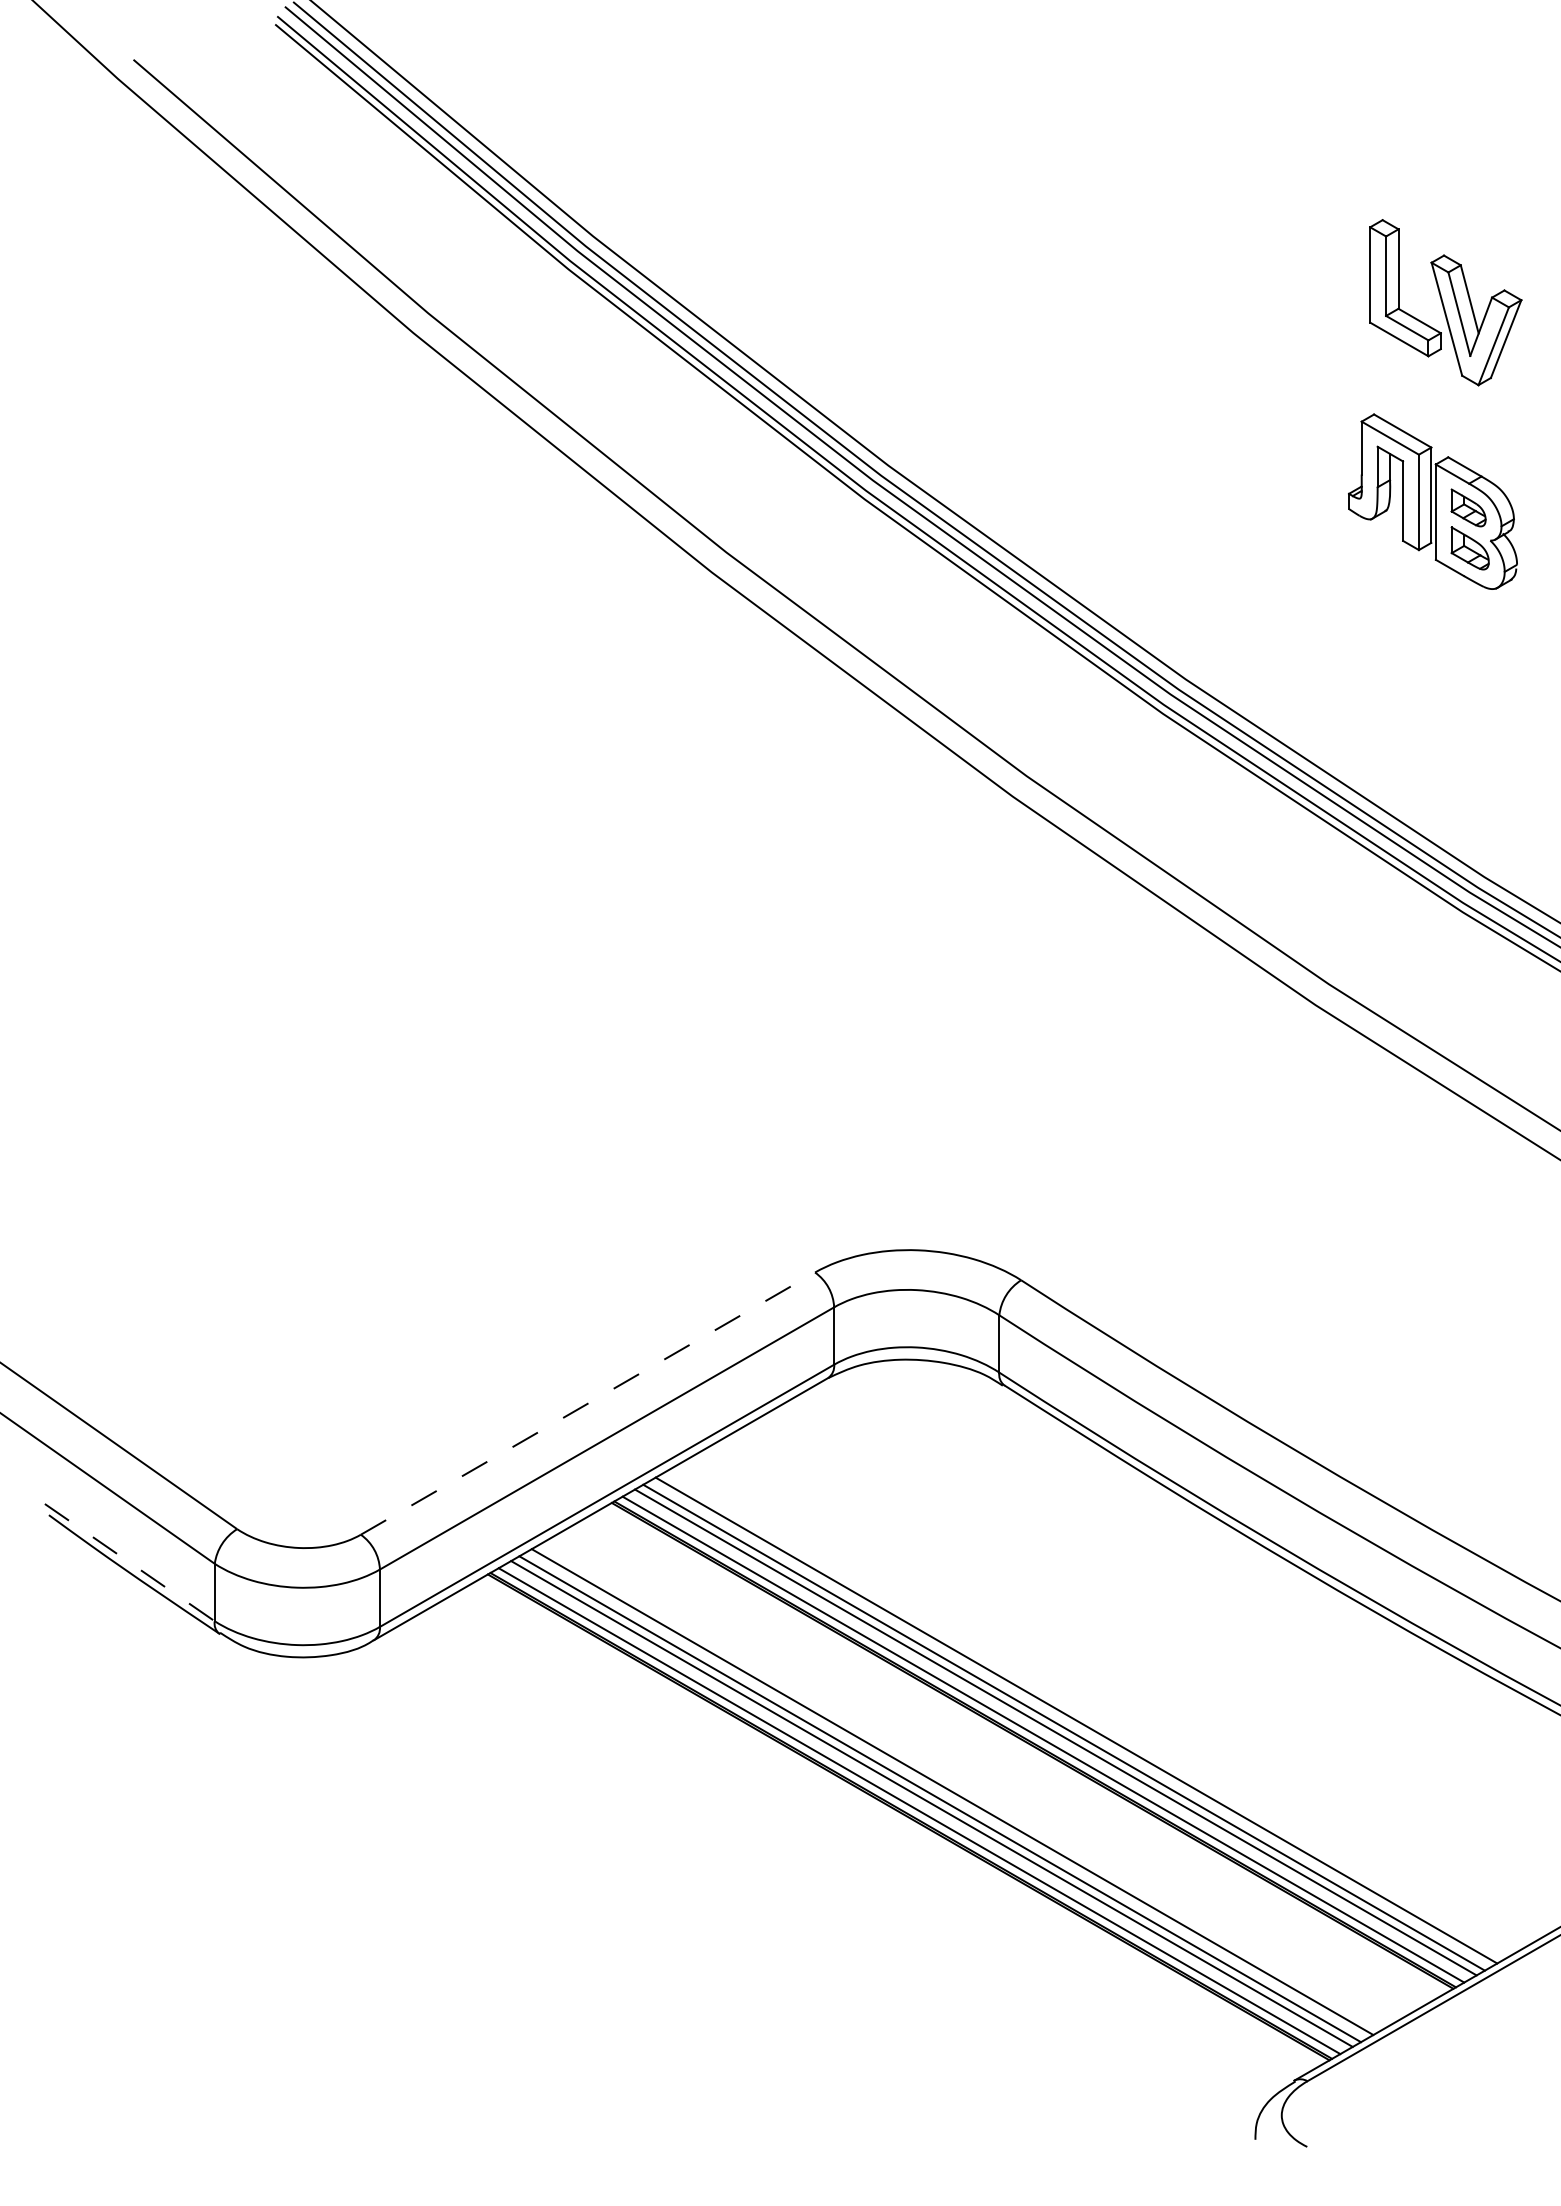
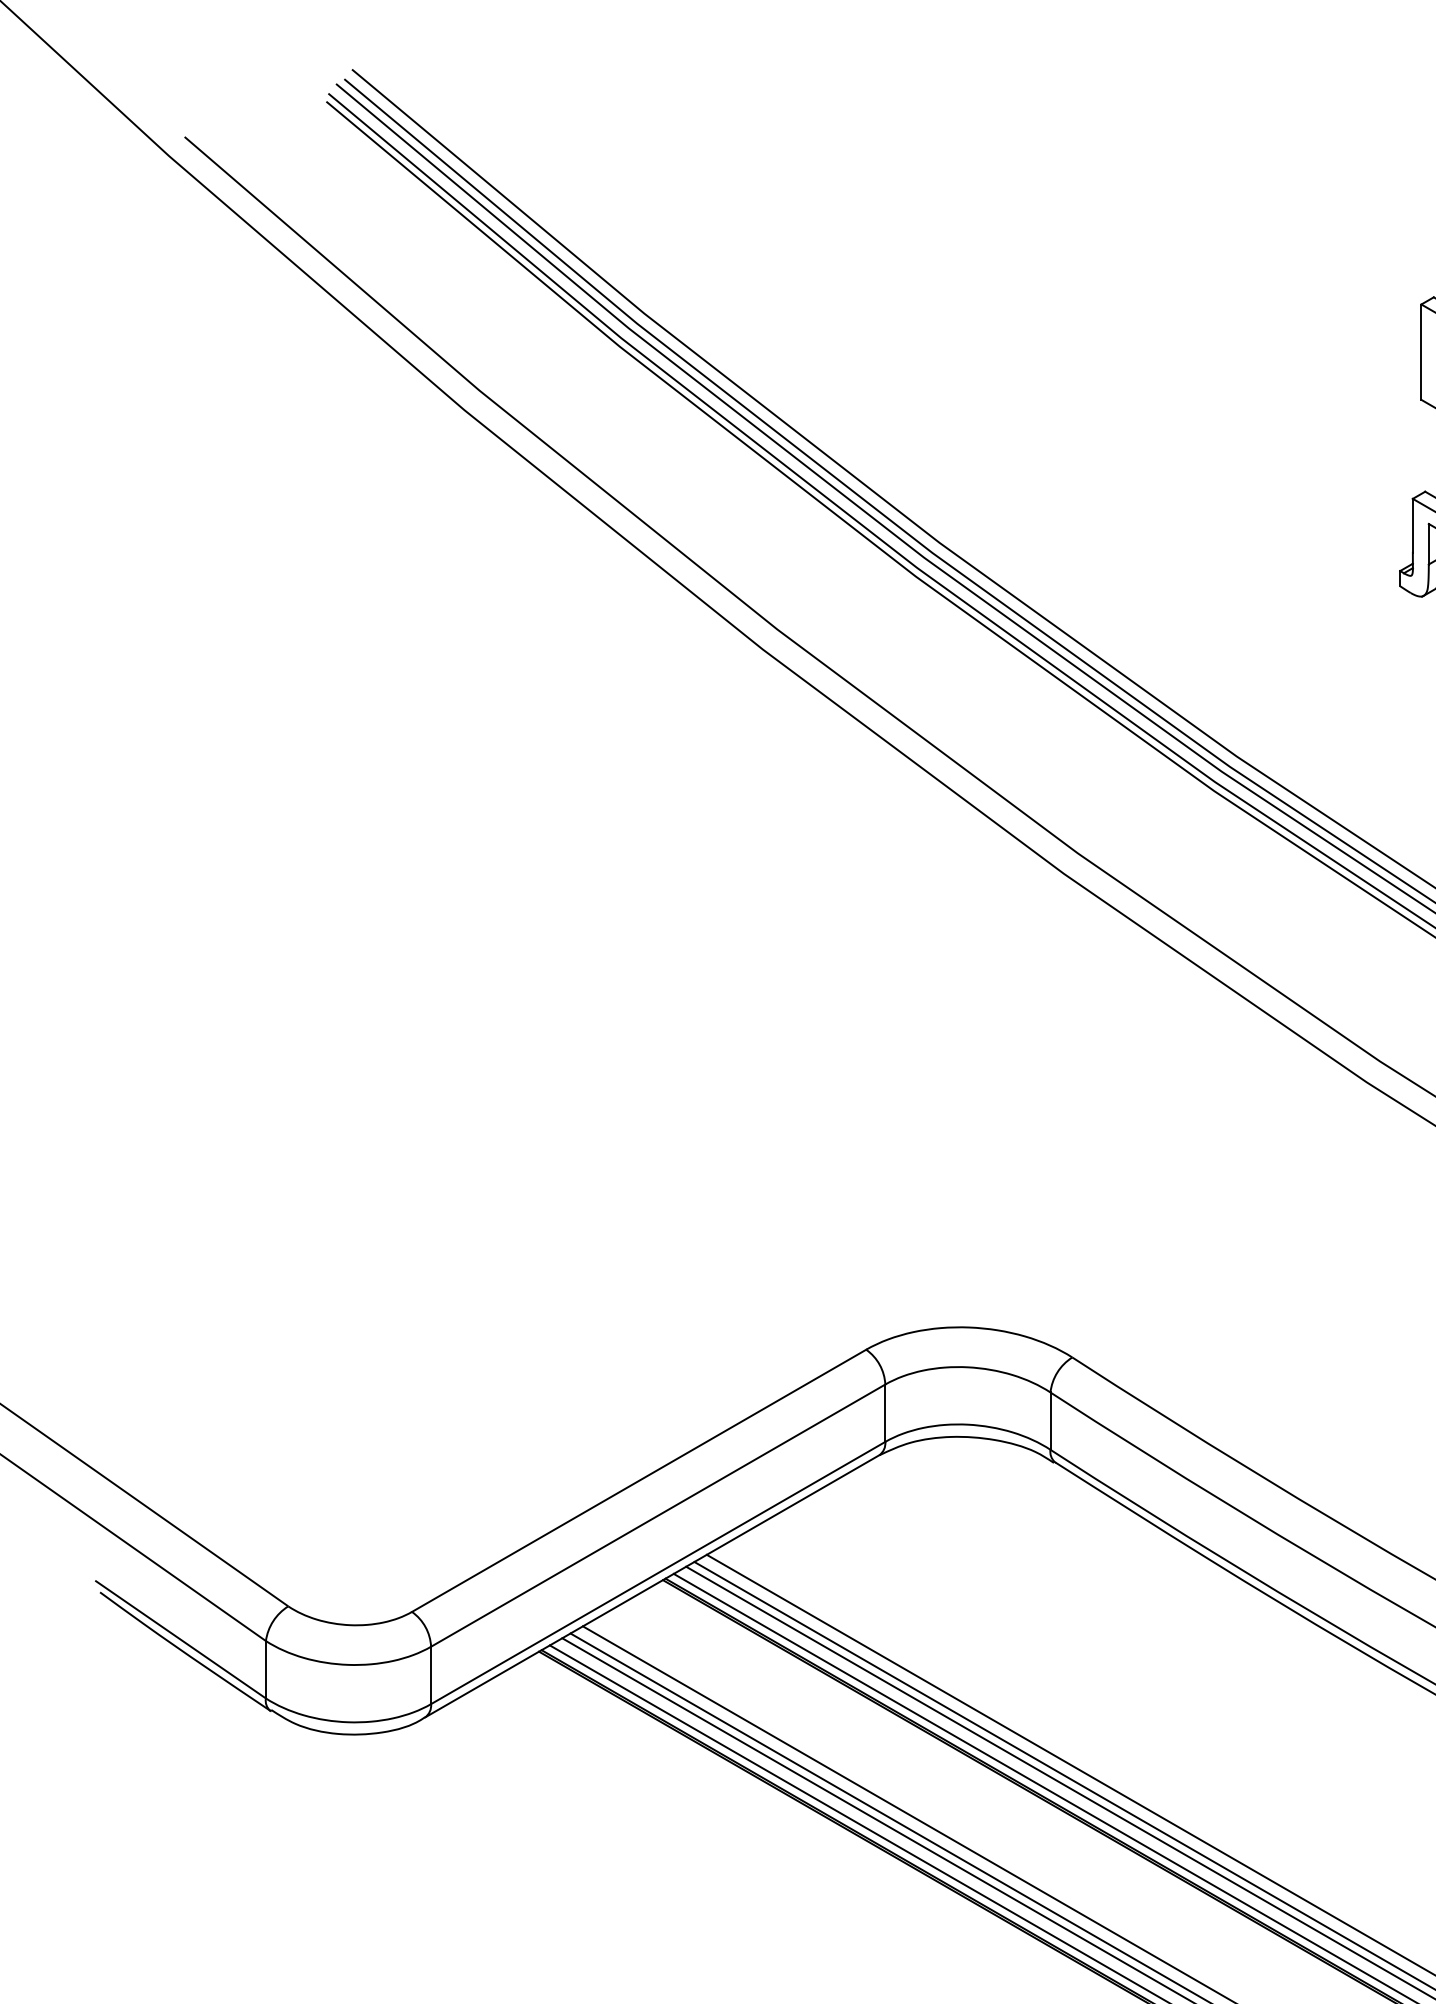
line: (588, 1403) -> (639, 1480), dashed -> solid
line: (130, 1562) -> (181, 1639), dashed -> solid

